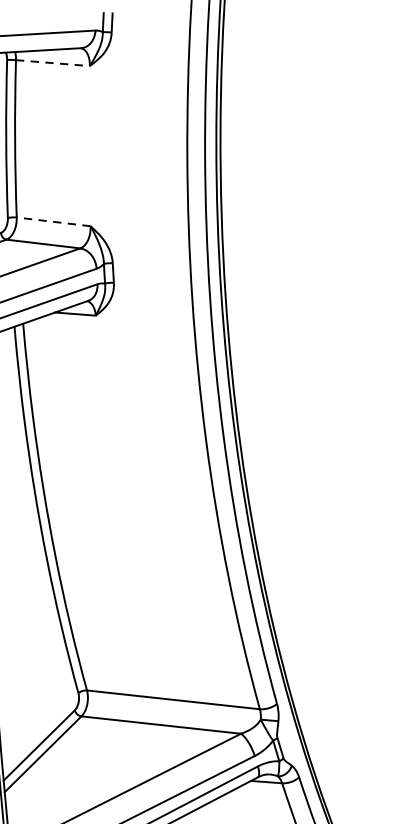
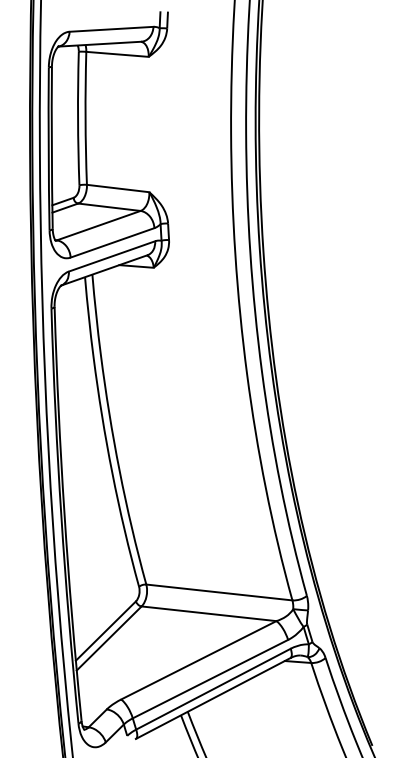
line: (54, 63) -> (118, 54), dashed -> solid
line: (52, 221) -> (117, 188), dashed -> solid

